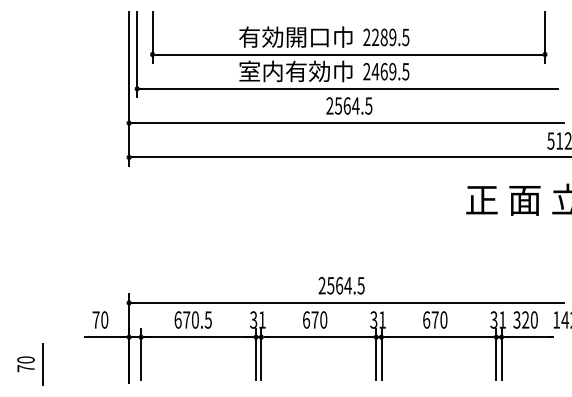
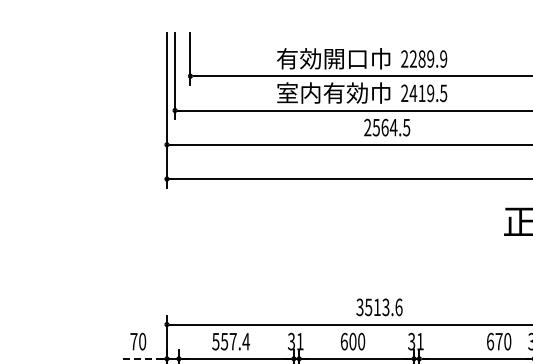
text: (405, 37) -> (443, 59), 2289.5 -> 2289.9
text: (383, 71) -> (421, 93), 2469.5 -> 2419.5
text: (341, 285) -> (379, 307), 2564.5 -> 3513.6
text: (193, 319) -> (231, 341), 670.5 -> 557.4
text: (314, 319) -> (352, 341), 670 -> 600
text: (435, 319) -> (499, 341), moved
line: (104, 337) -> (142, 359), solid -> dashed

